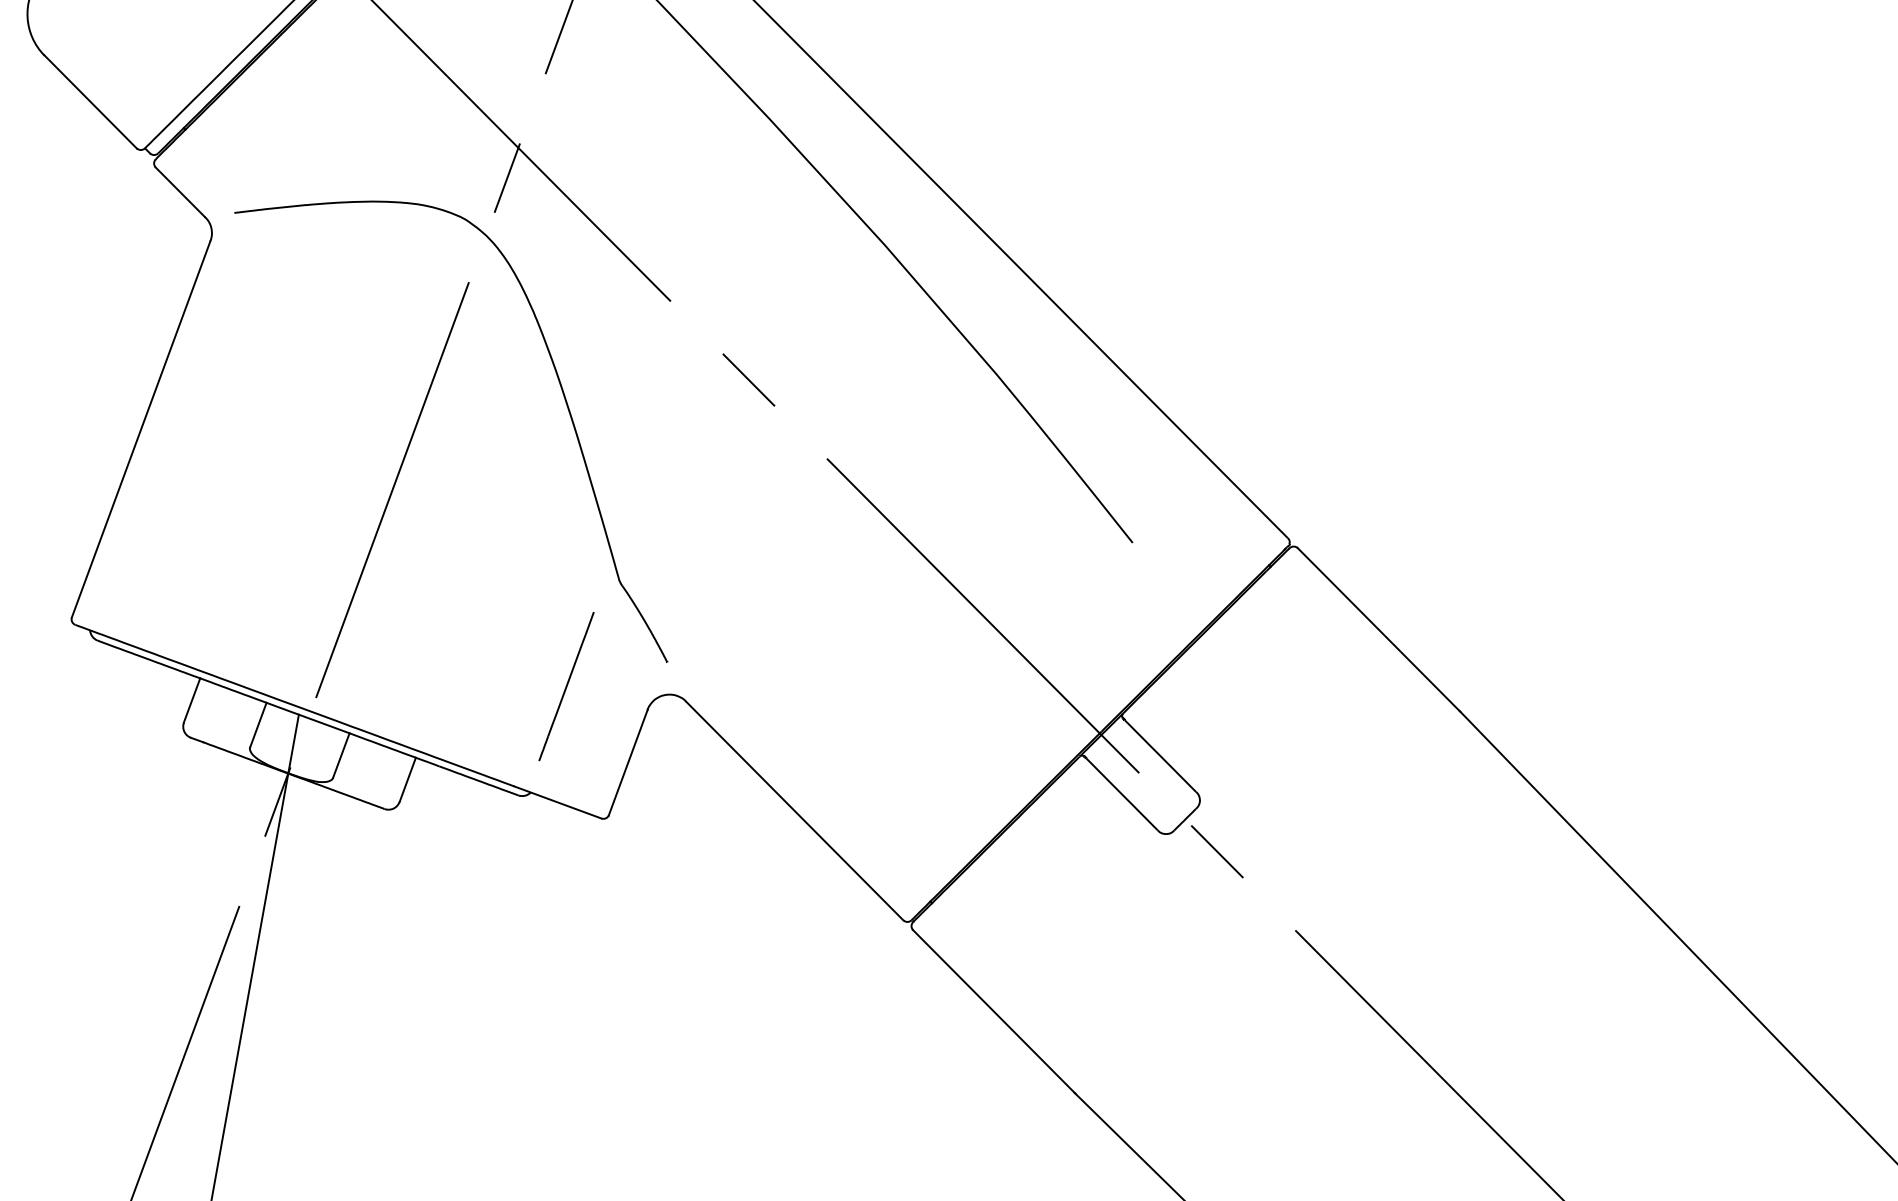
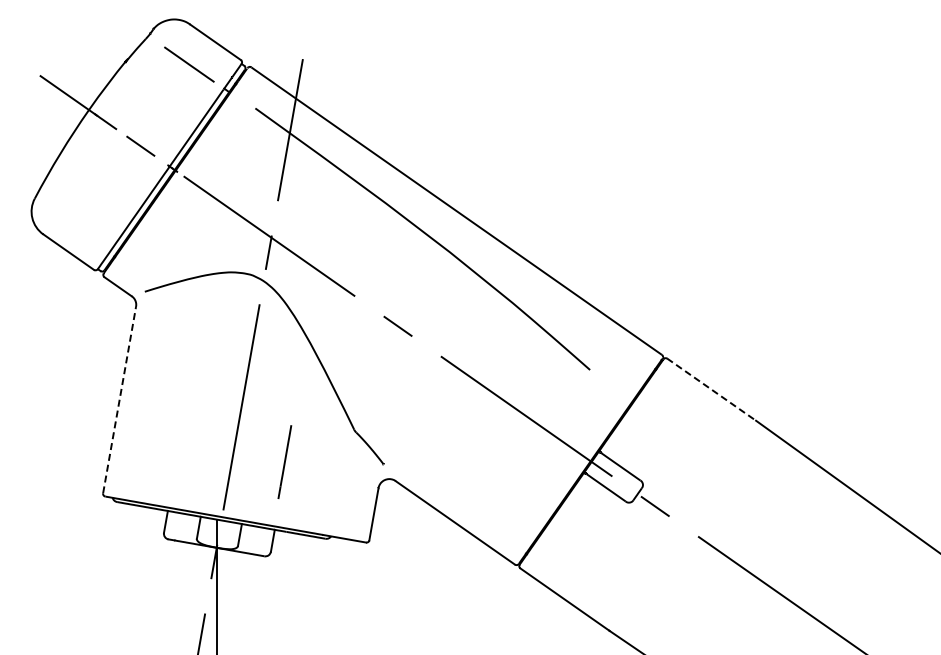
line: (140, 430) -> (119, 400), solid -> dashed
line: (1378, 629) -> (711, 389), solid -> dashed
line: (565, 685) -> (284, 461), moved

